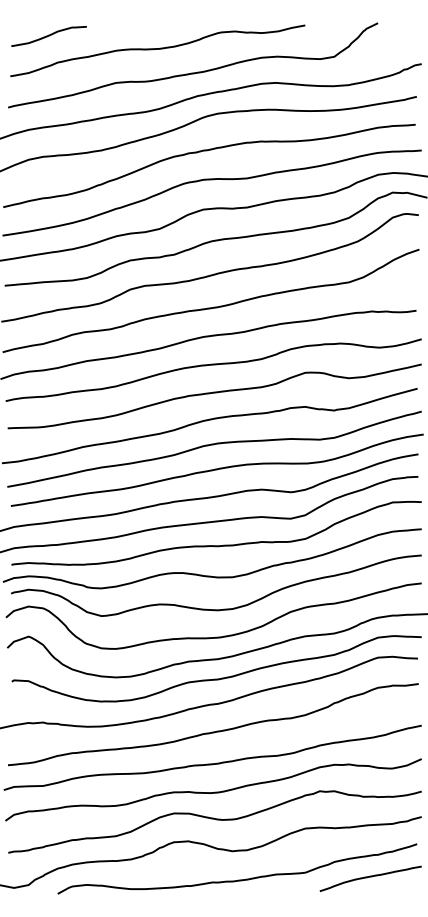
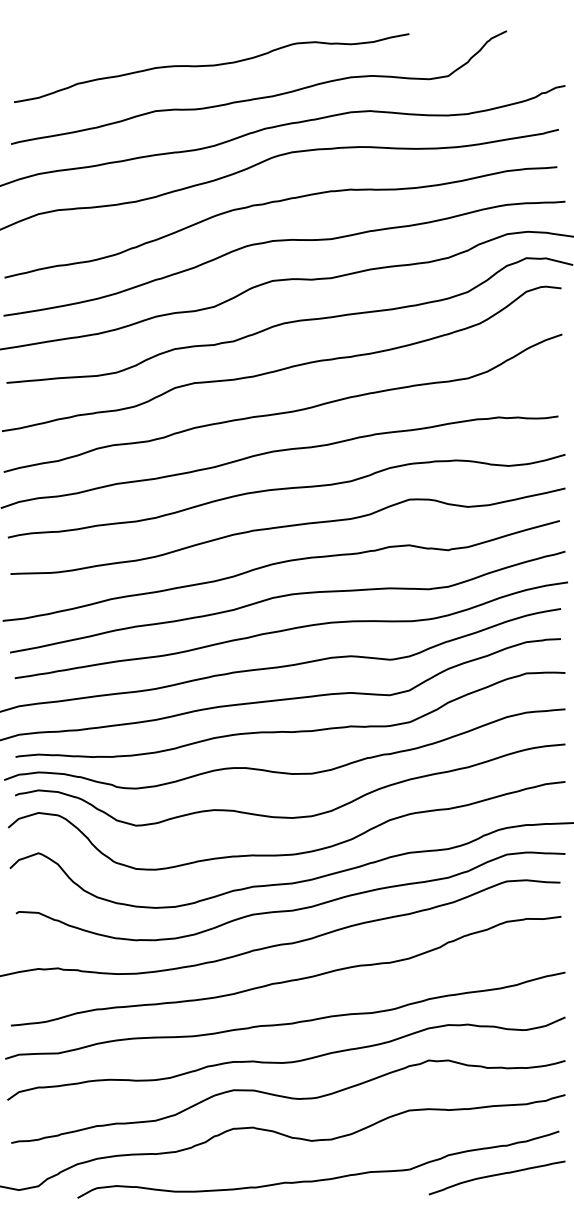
curve: (48, 36) -> (65, 48), removed

